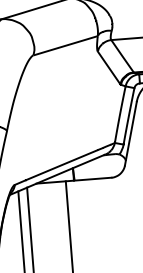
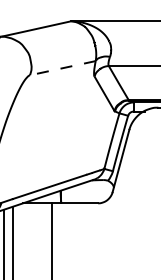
line: (64, 46) -> (61, 68), solid -> dashed

